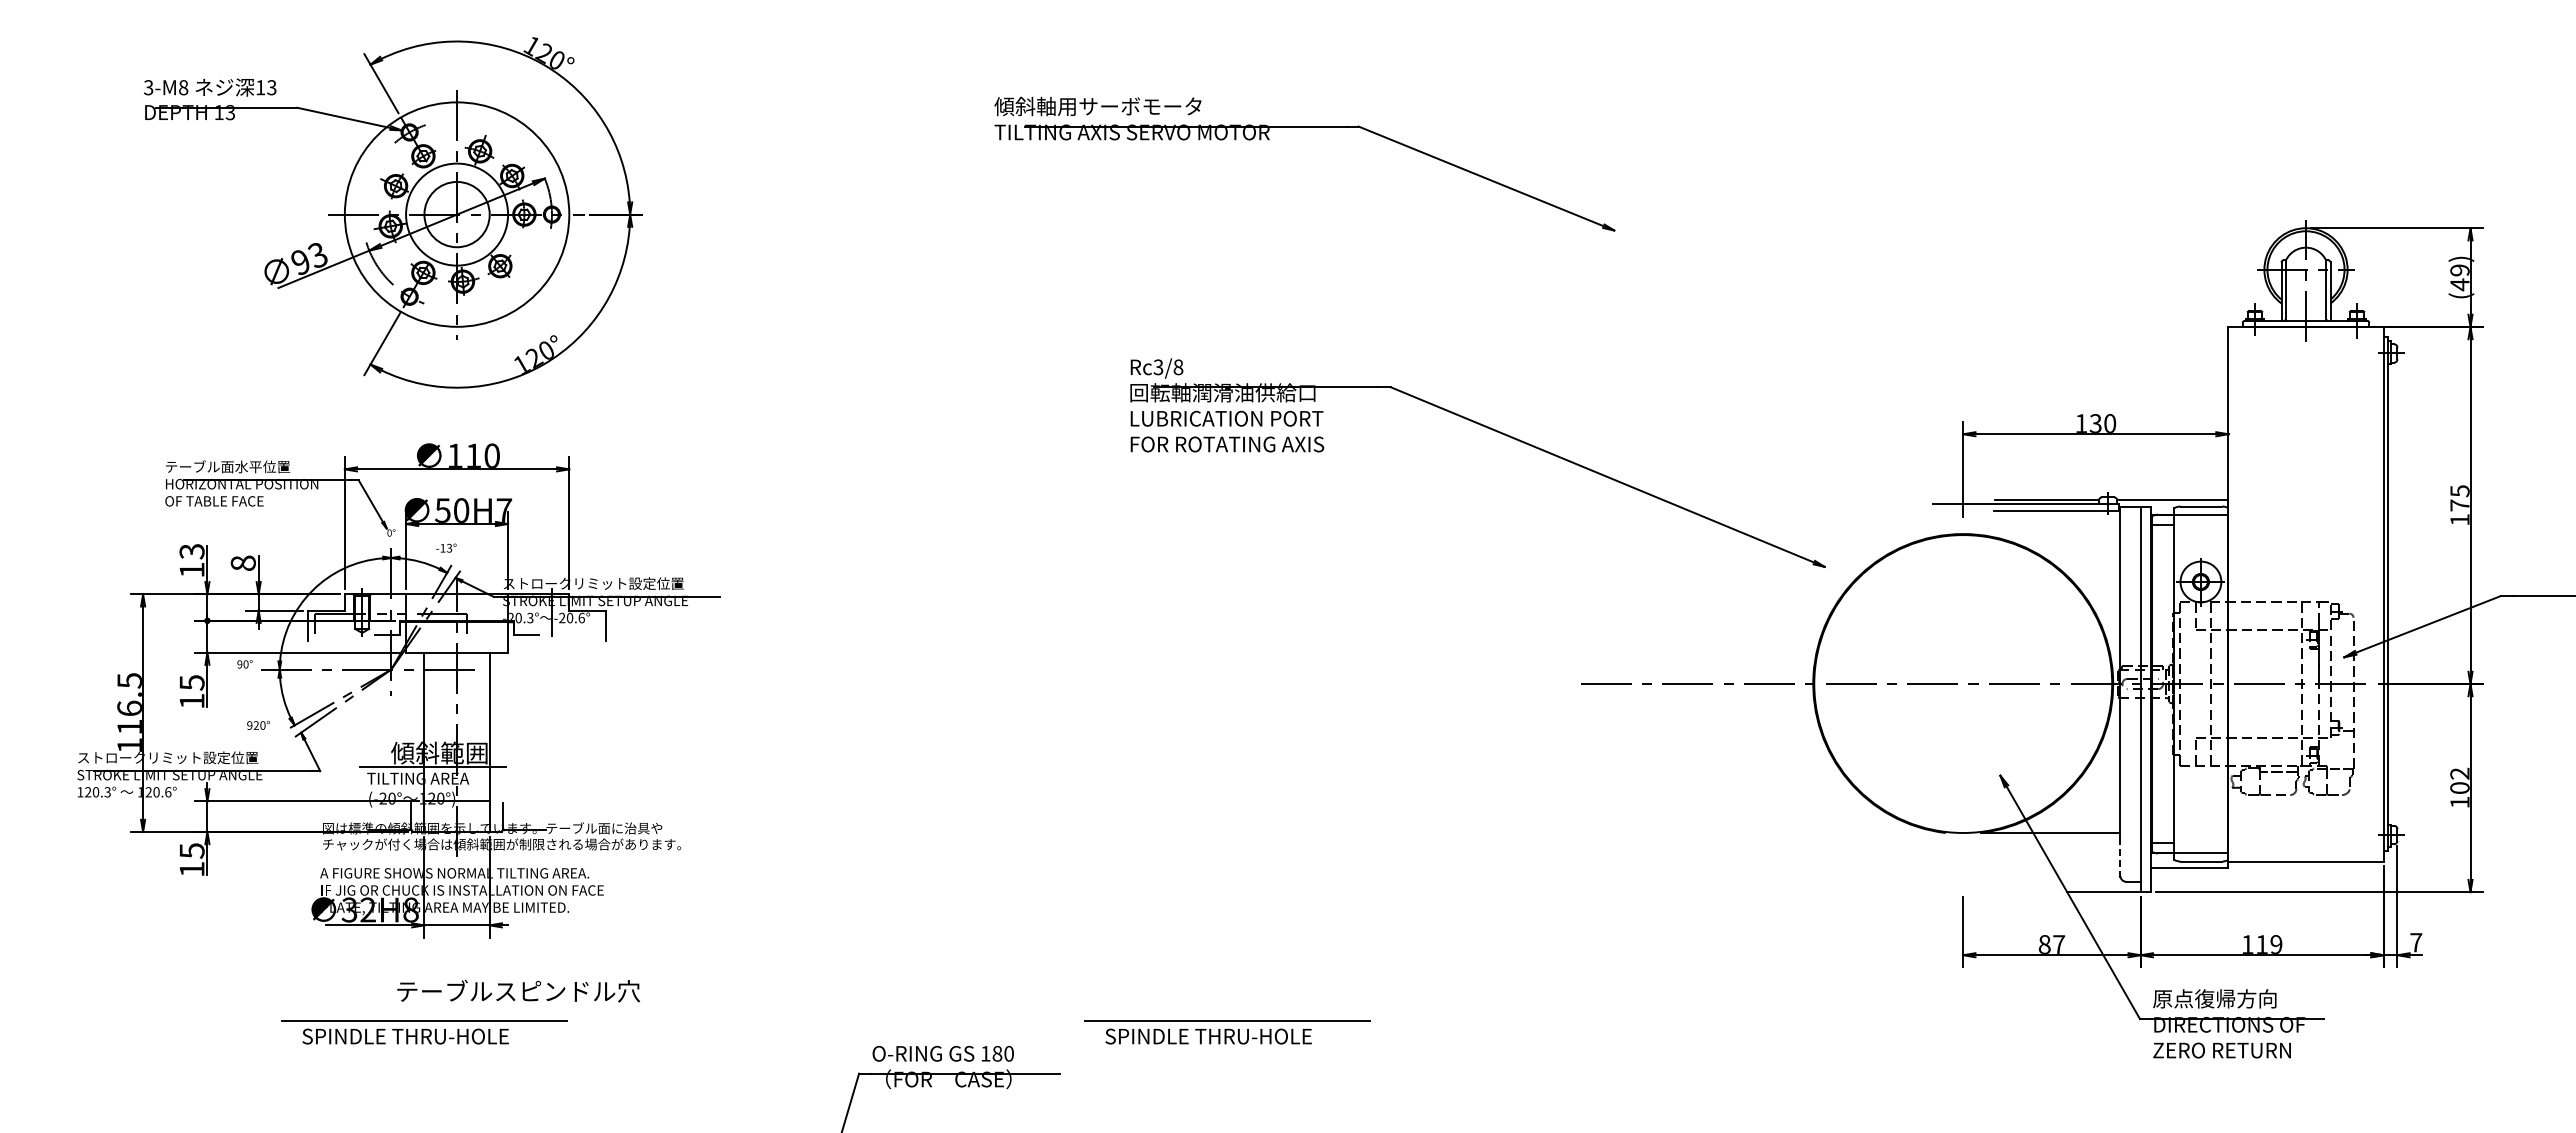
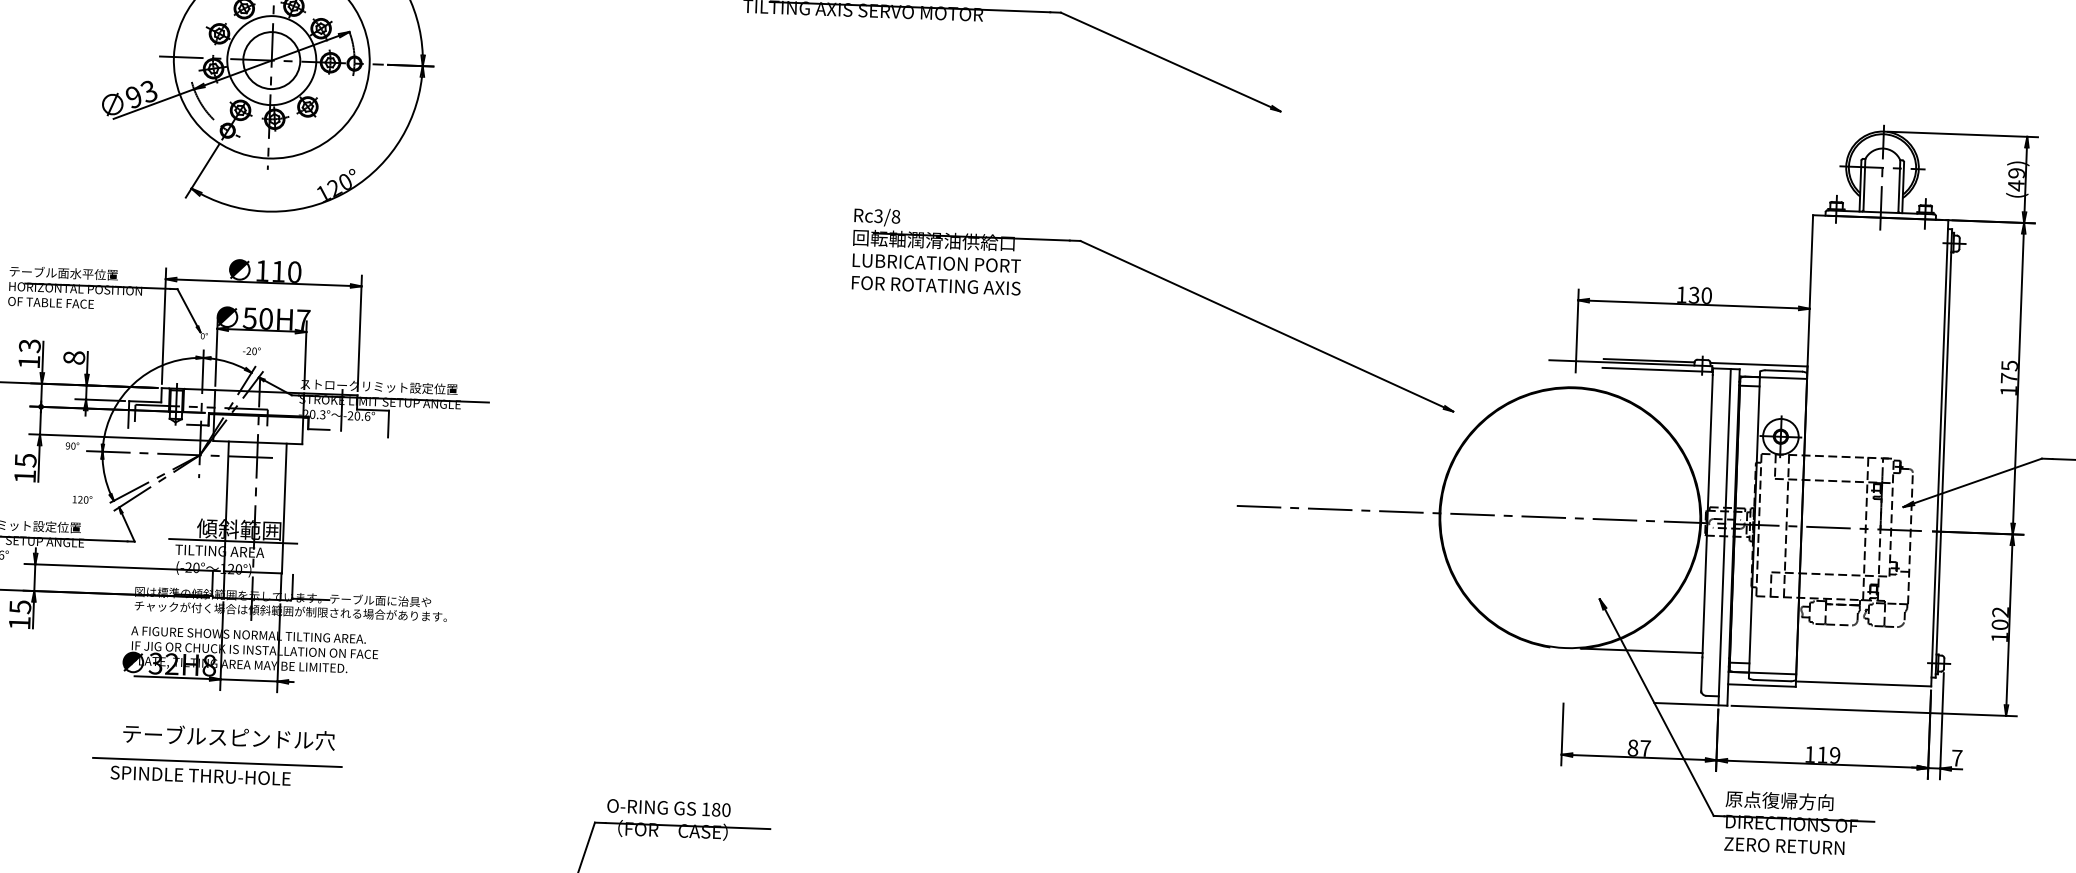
text: (446, 547) -> (251, 350), -13° -> -20°
text: (249, 725) -> (74, 499), 920° -> 120°
line: (2120, 857) -> (1701, 674), dashed -> solid
text: (518, 990) -> (229, 736), moved
part: (1227, 1032) -> (917, 798), removed

